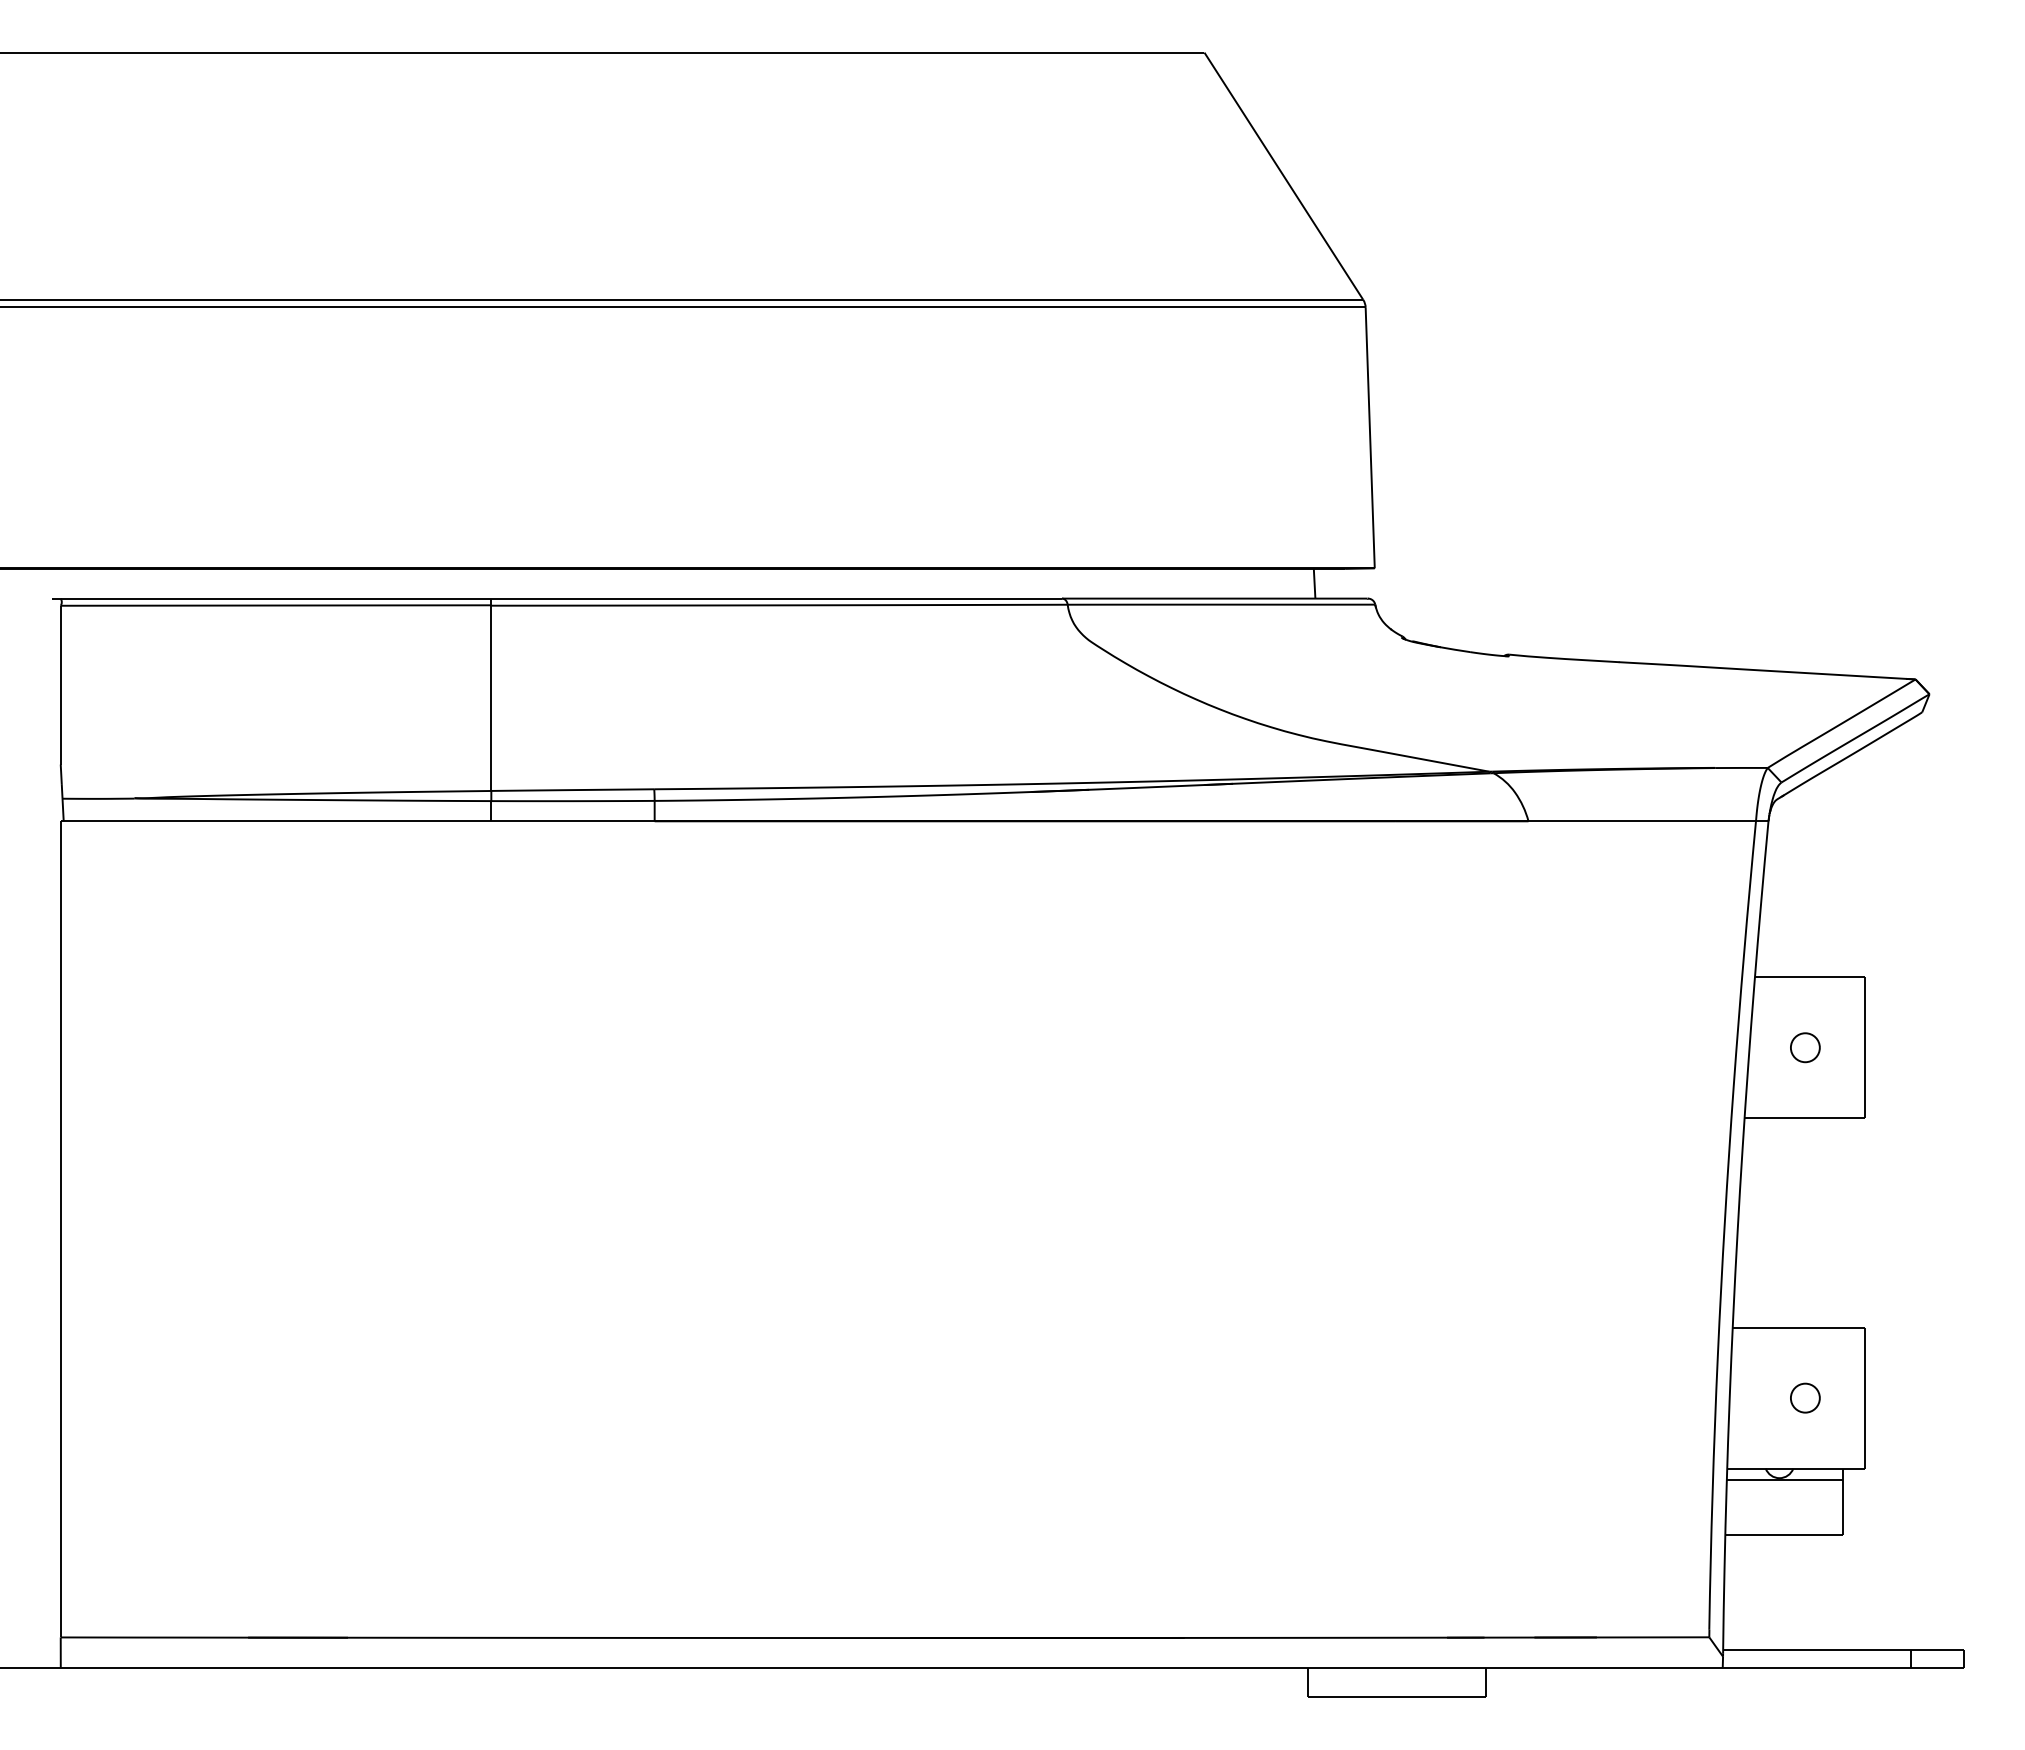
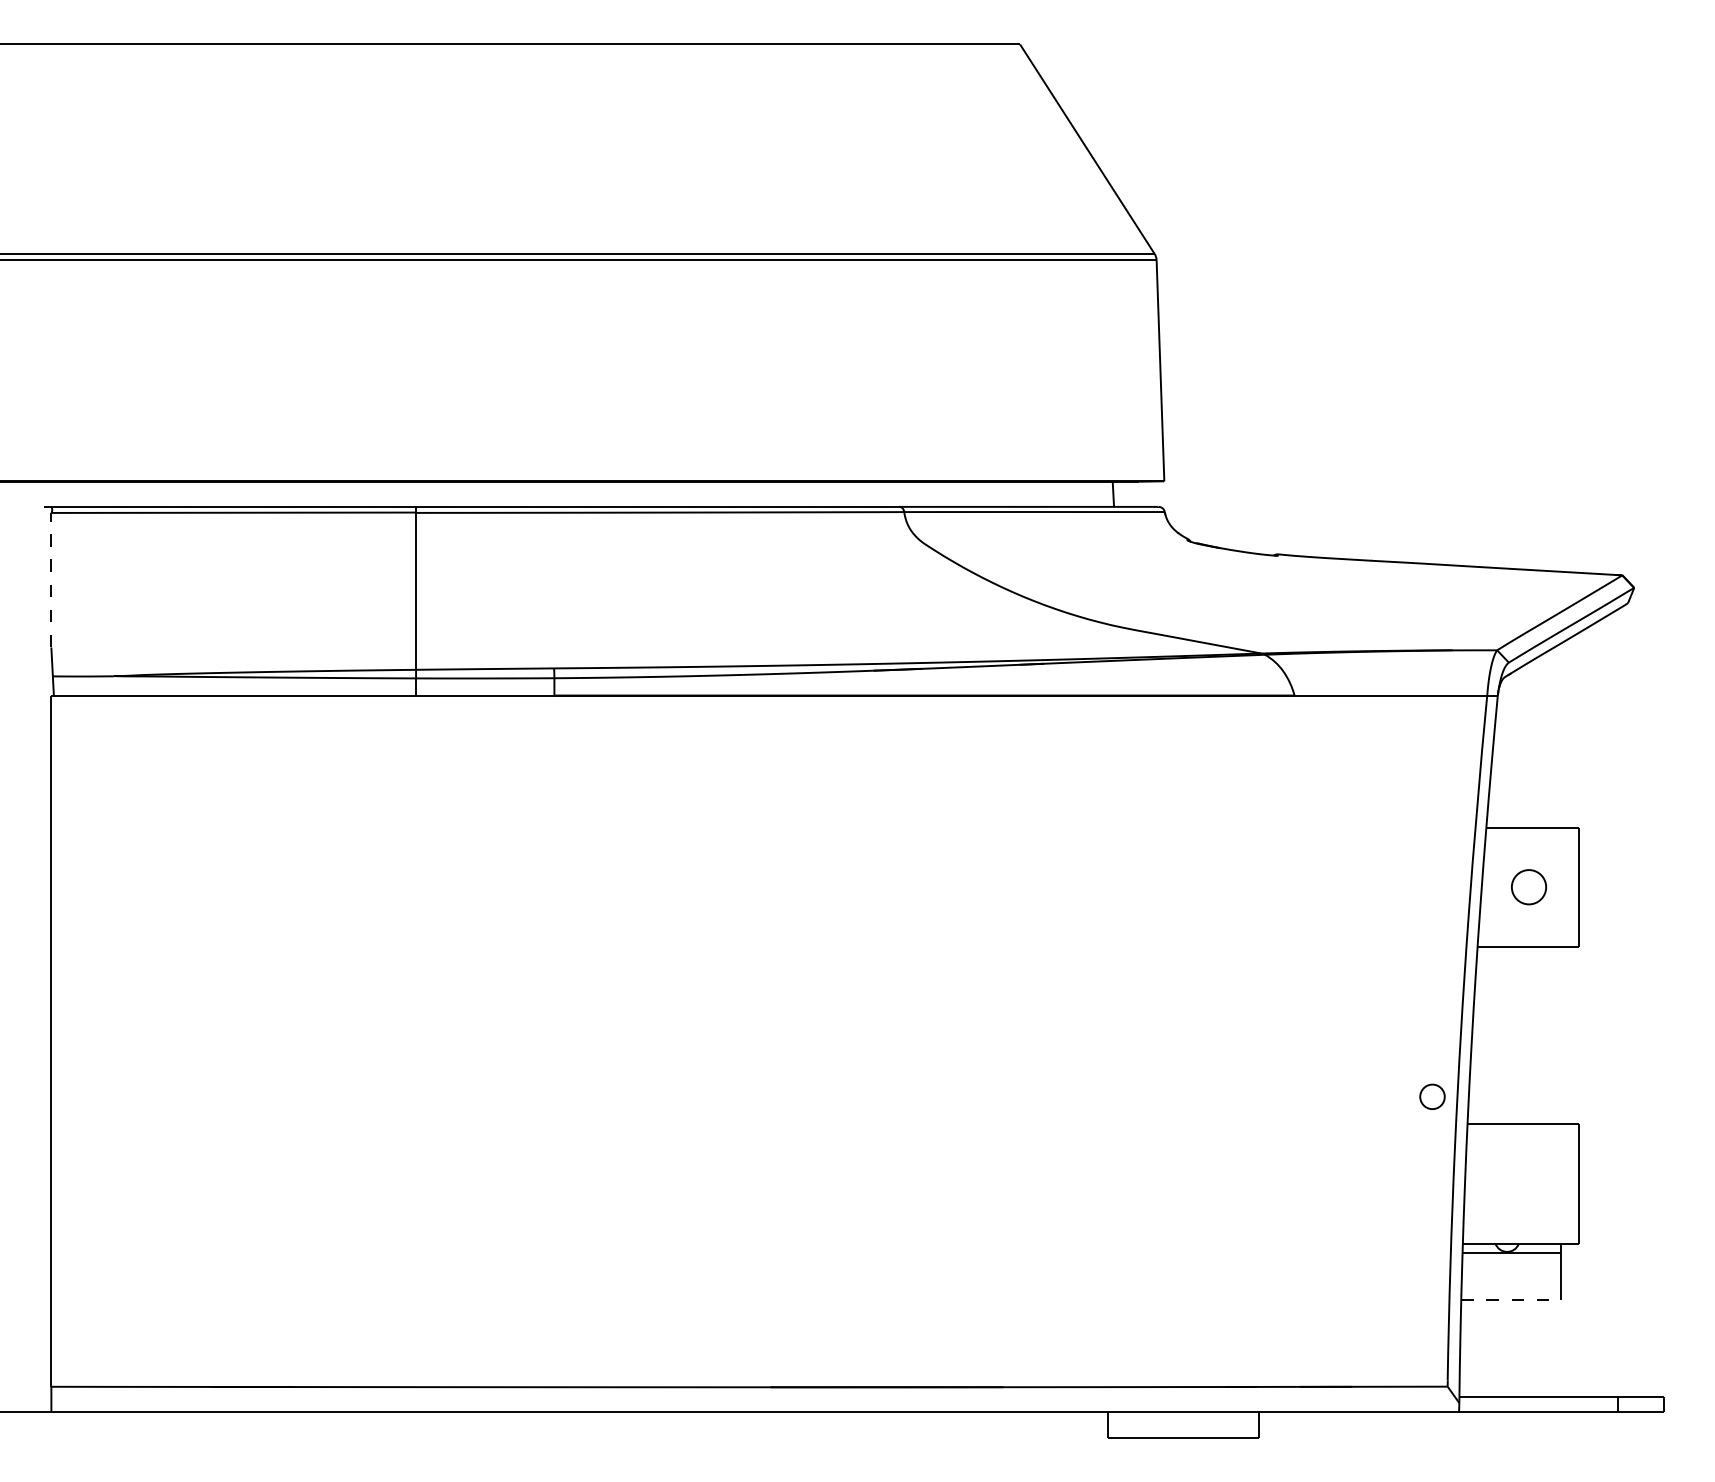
line: (60, 684) -> (51, 579), solid -> dashed
circle: (1805, 1047) -> (1529, 887), size x1.4
circle: (1805, 1397) -> (1432, 1096), moved
line: (1783, 1535) -> (1510, 1300), solid -> dashed

